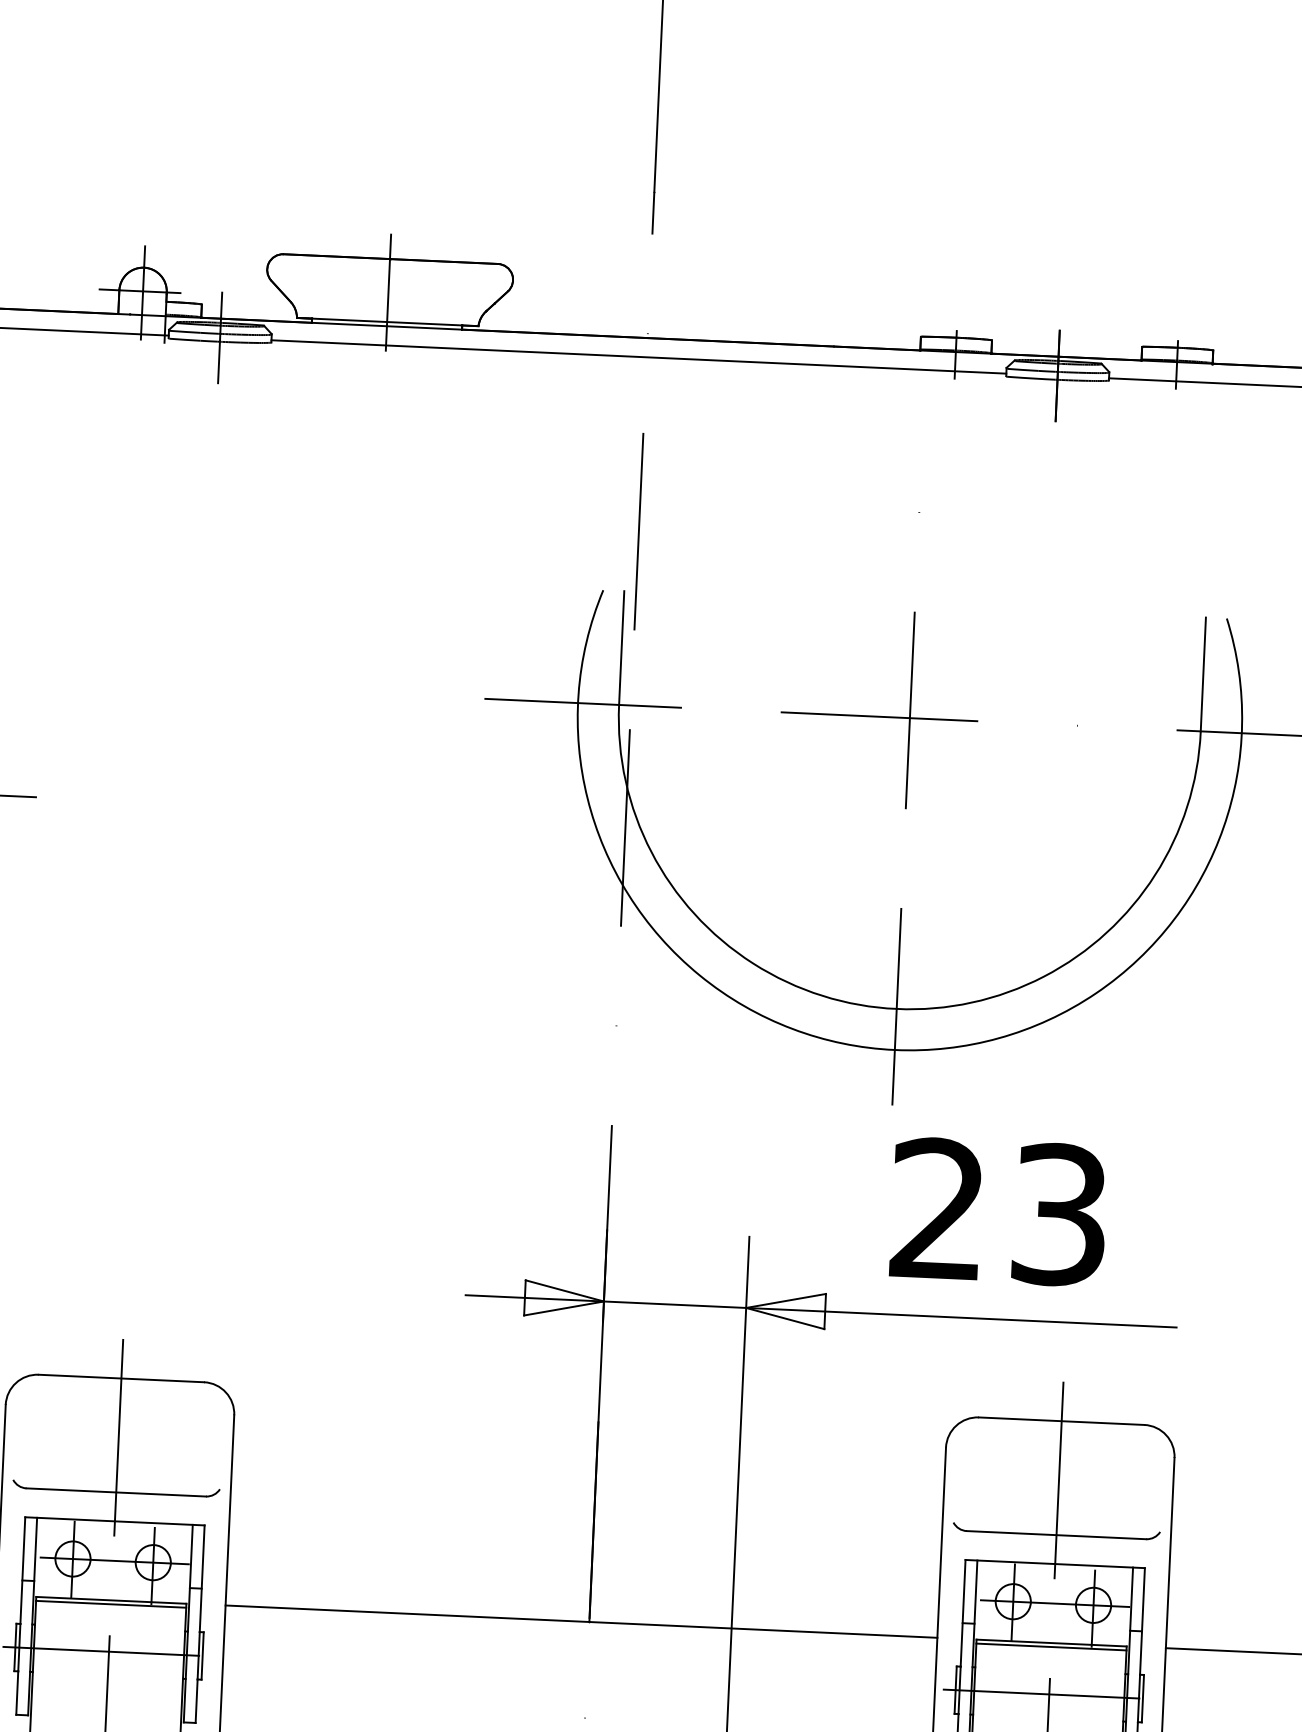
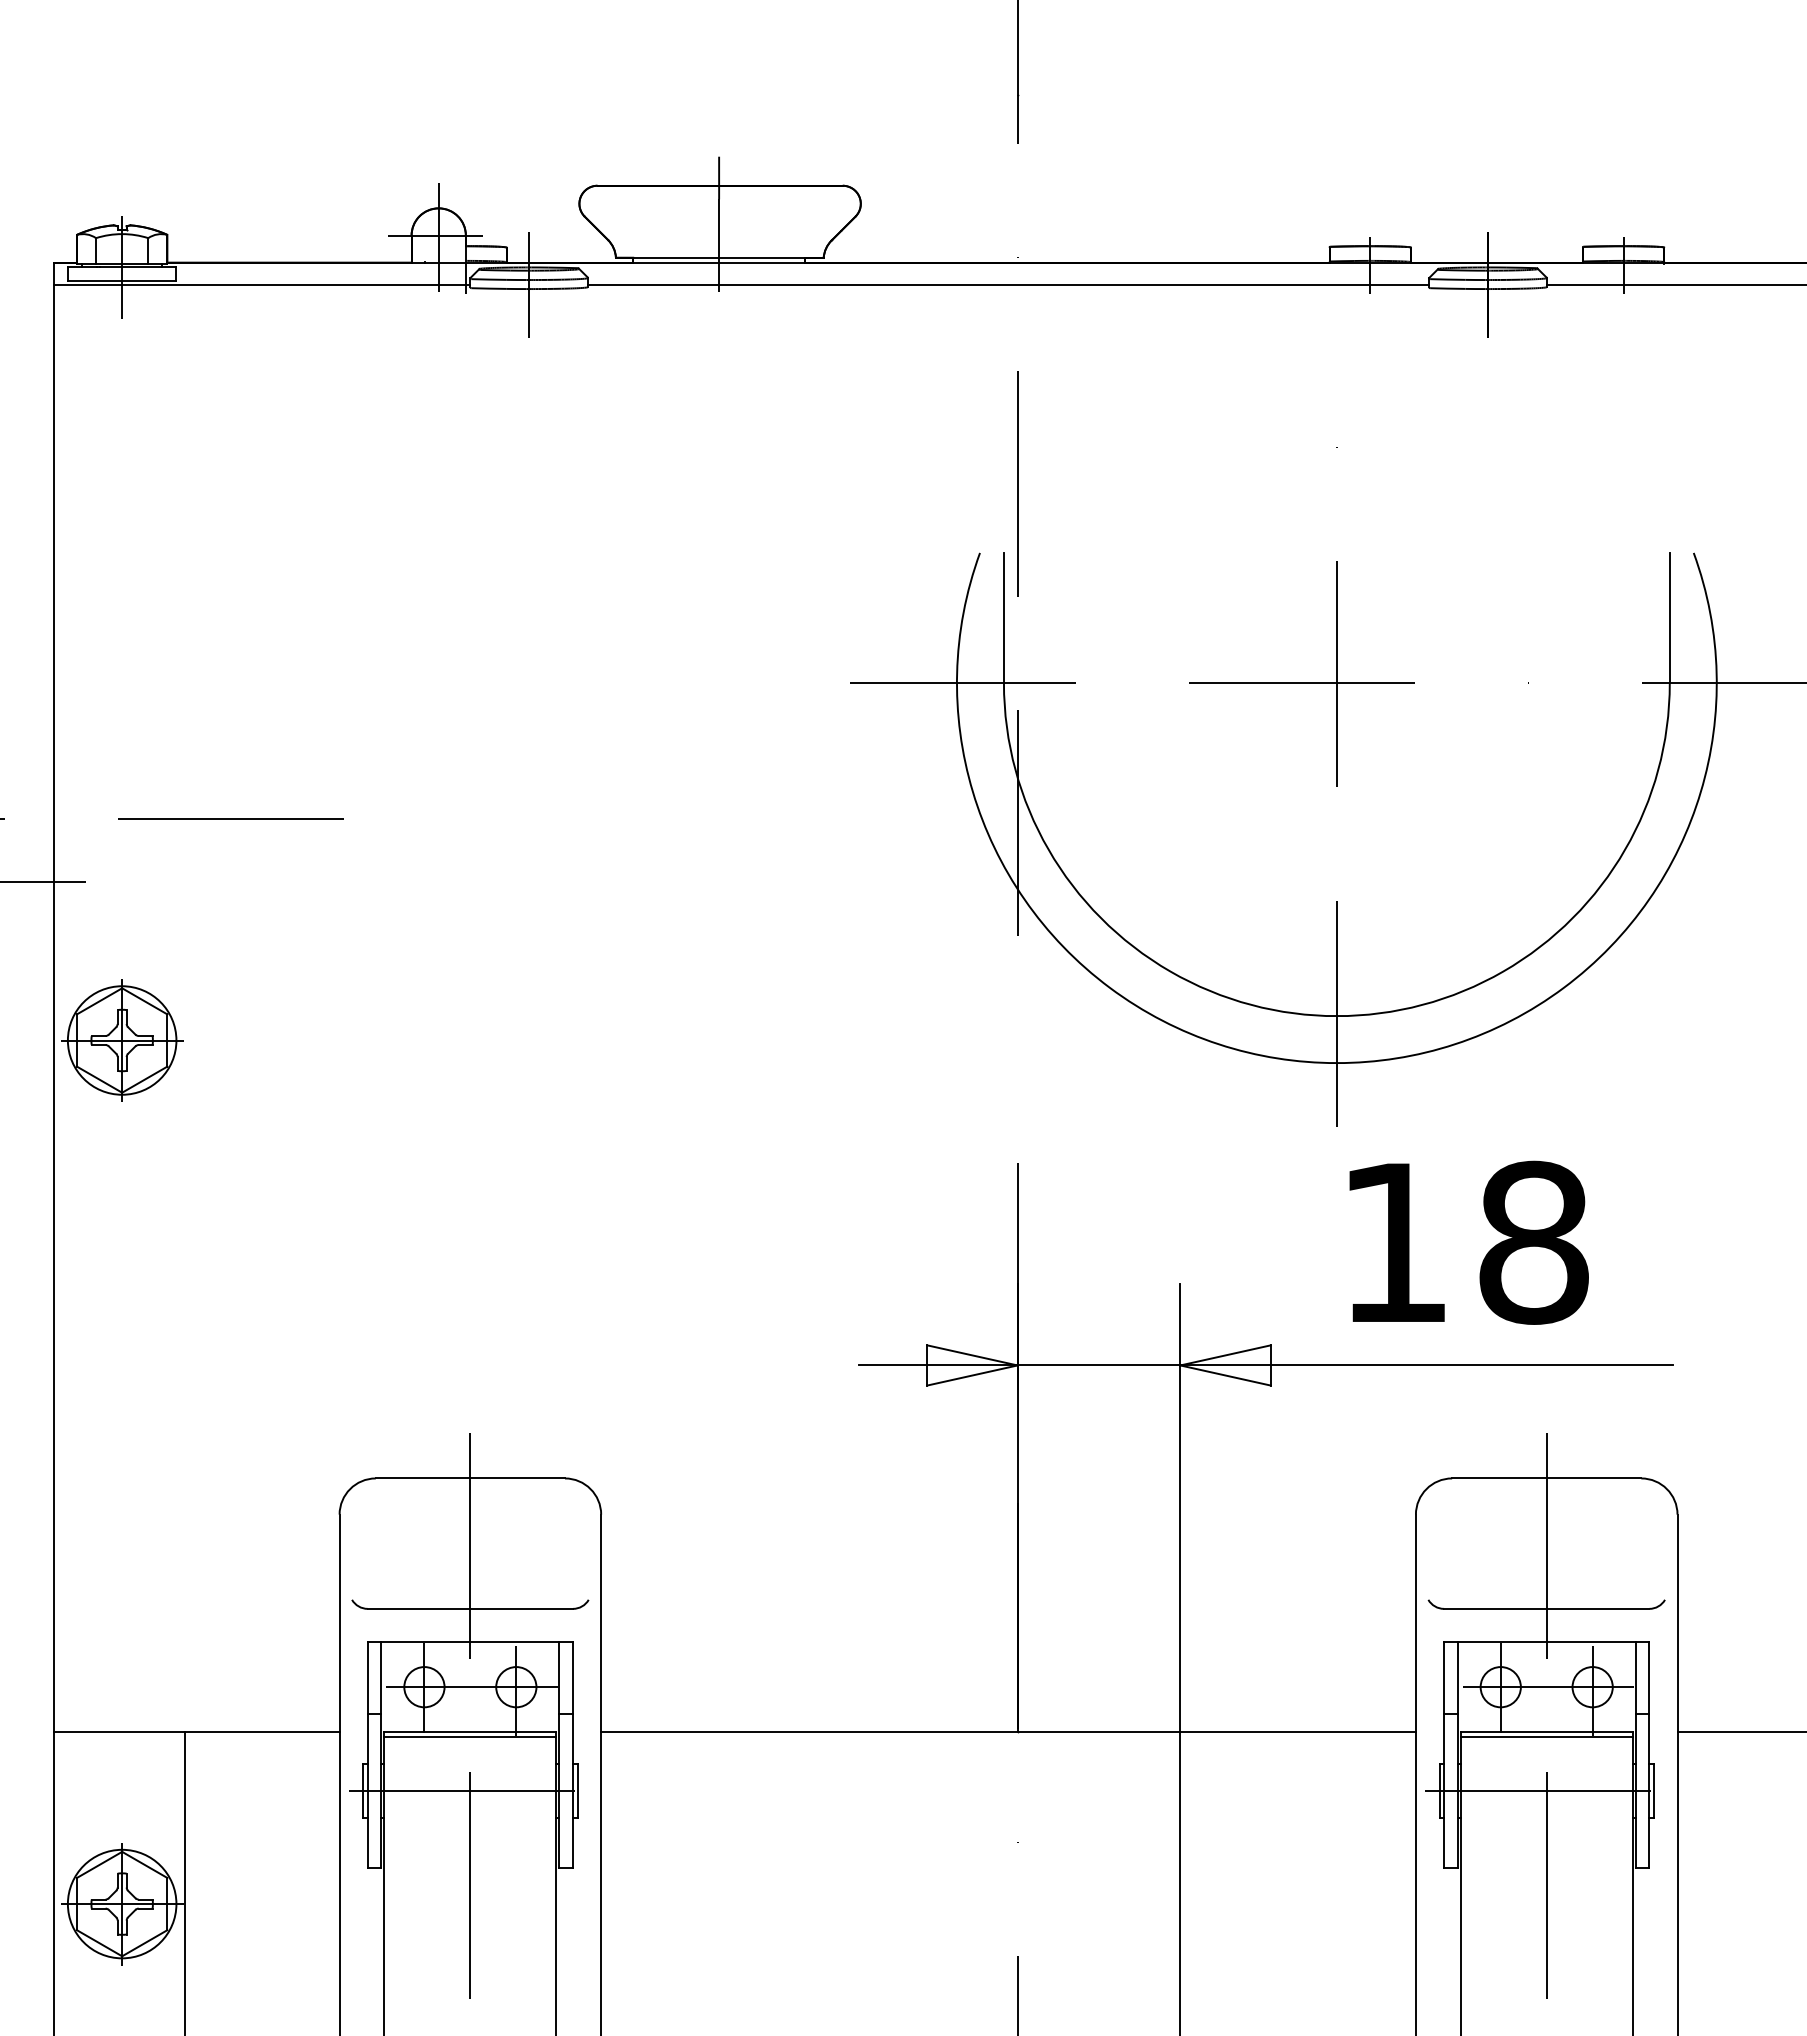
text: (999, 1211) -> (1464, 1242), 23 -> 18

